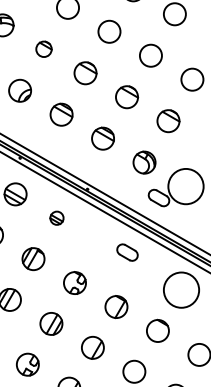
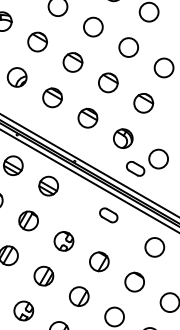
part: (43, 48) -> (37, 41), size x1.43
circle: (185, 185) -> (158, 158), size x0.62
part: (56, 217) -> (48, 185), size x1.67
circle: (181, 290) -> (154, 247), size x0.62

